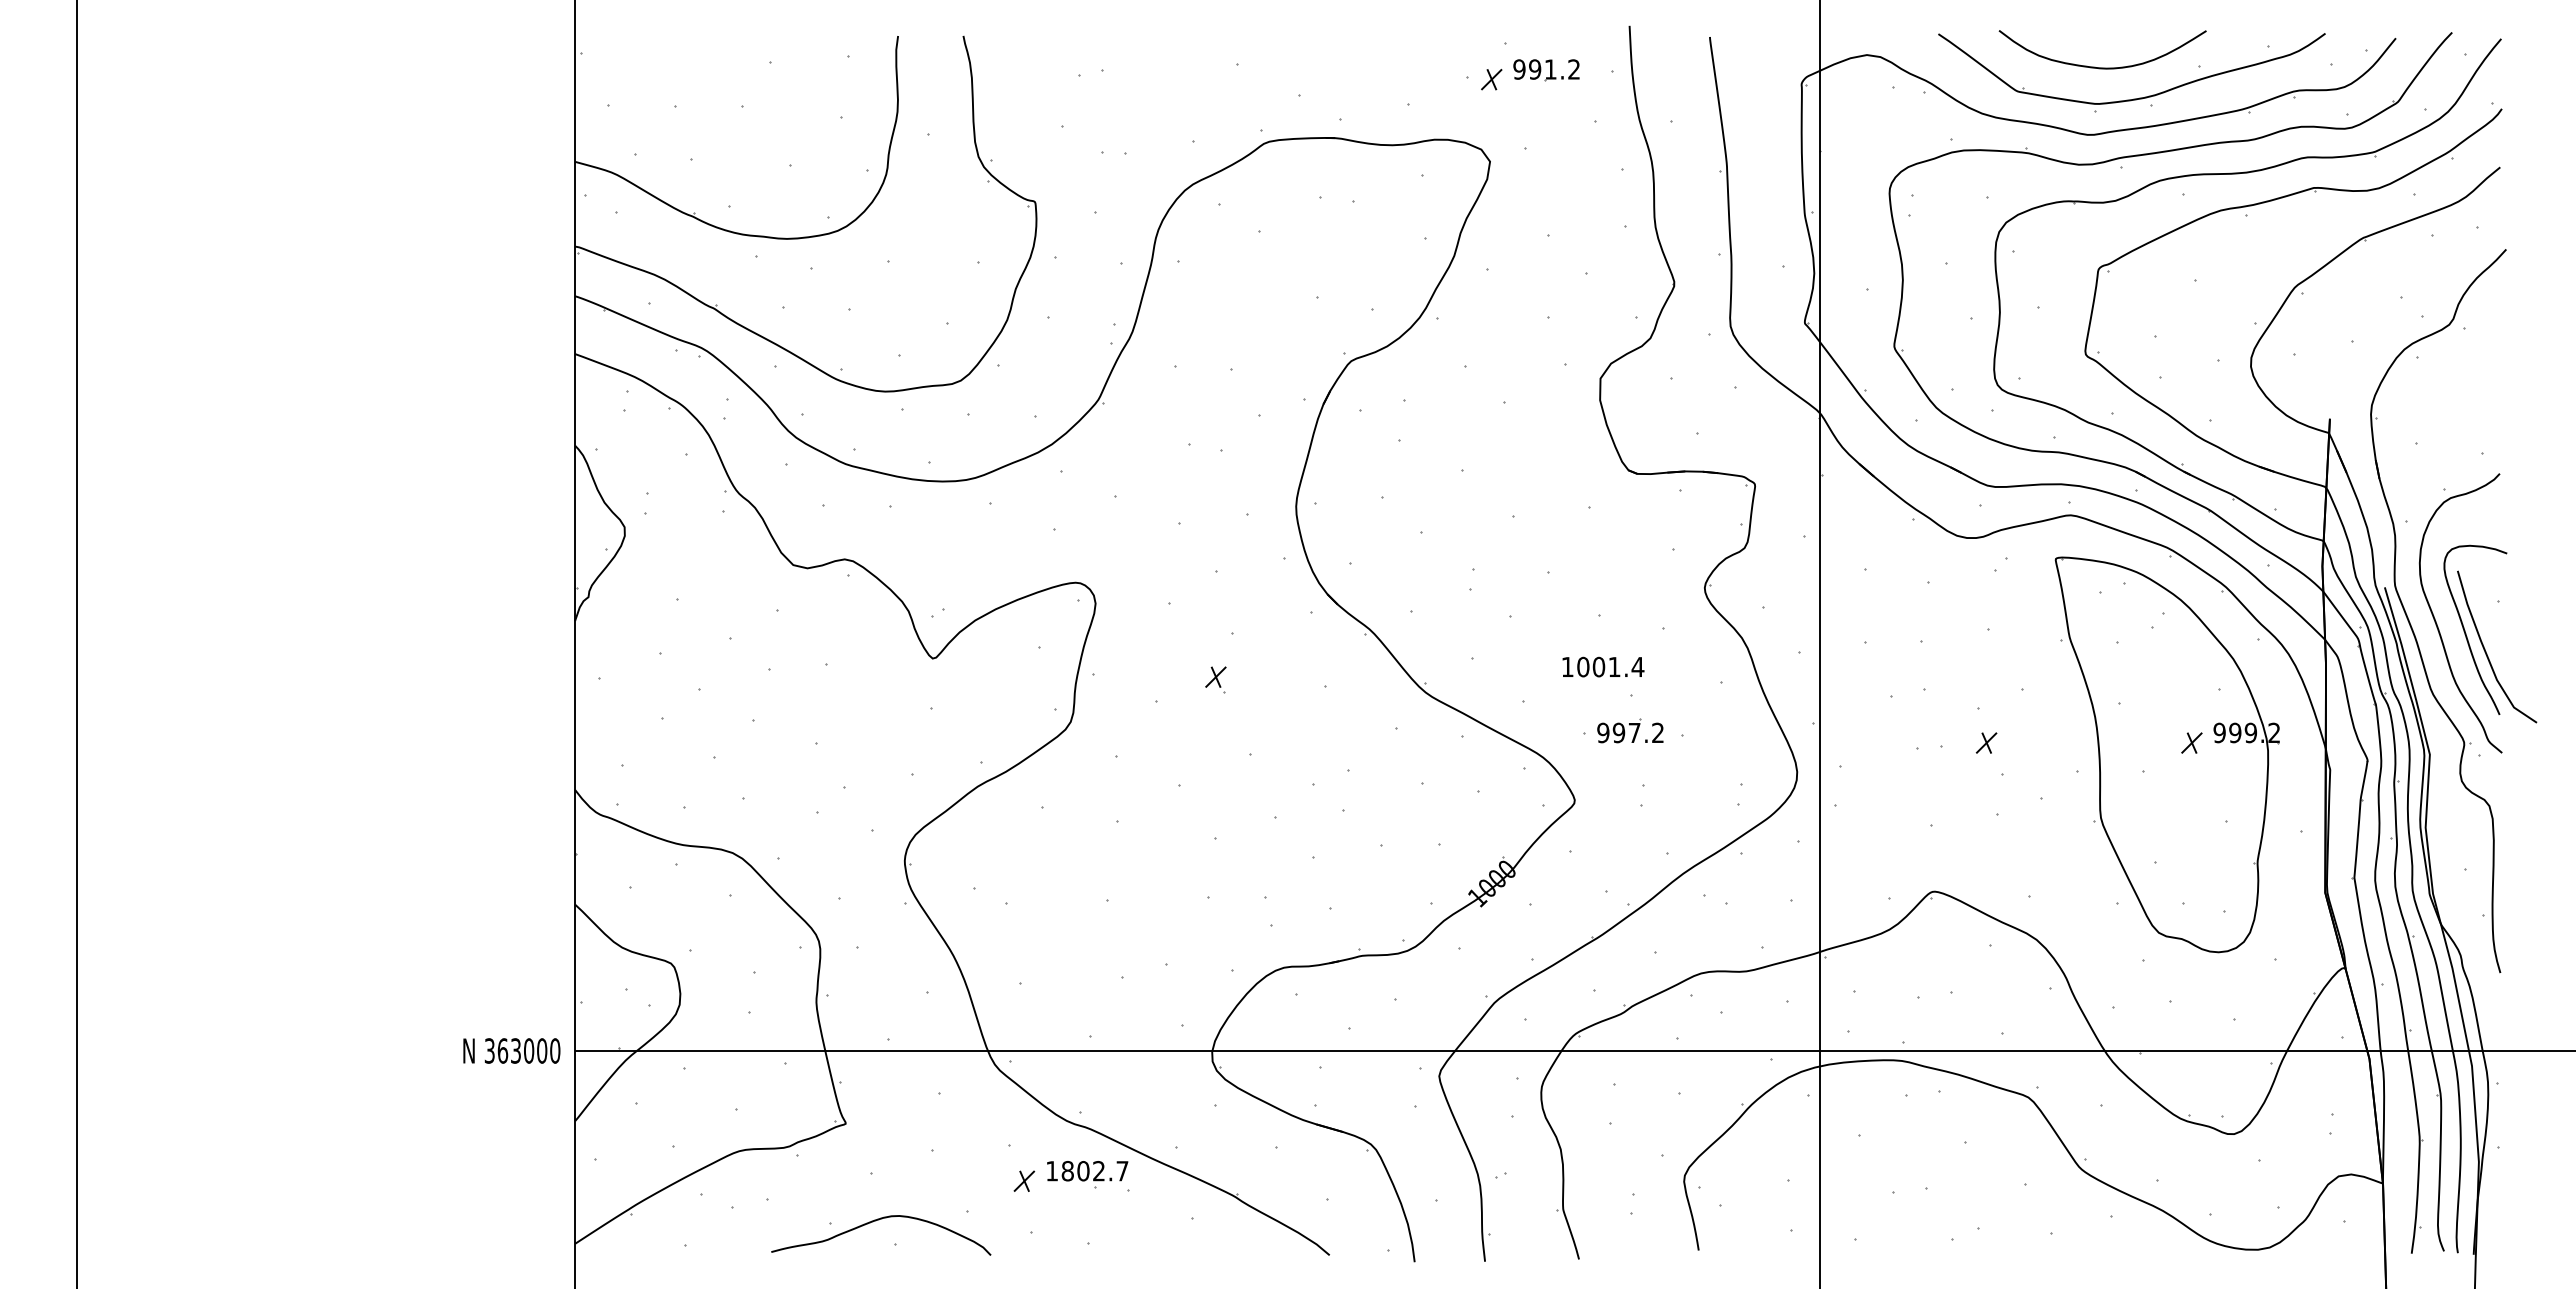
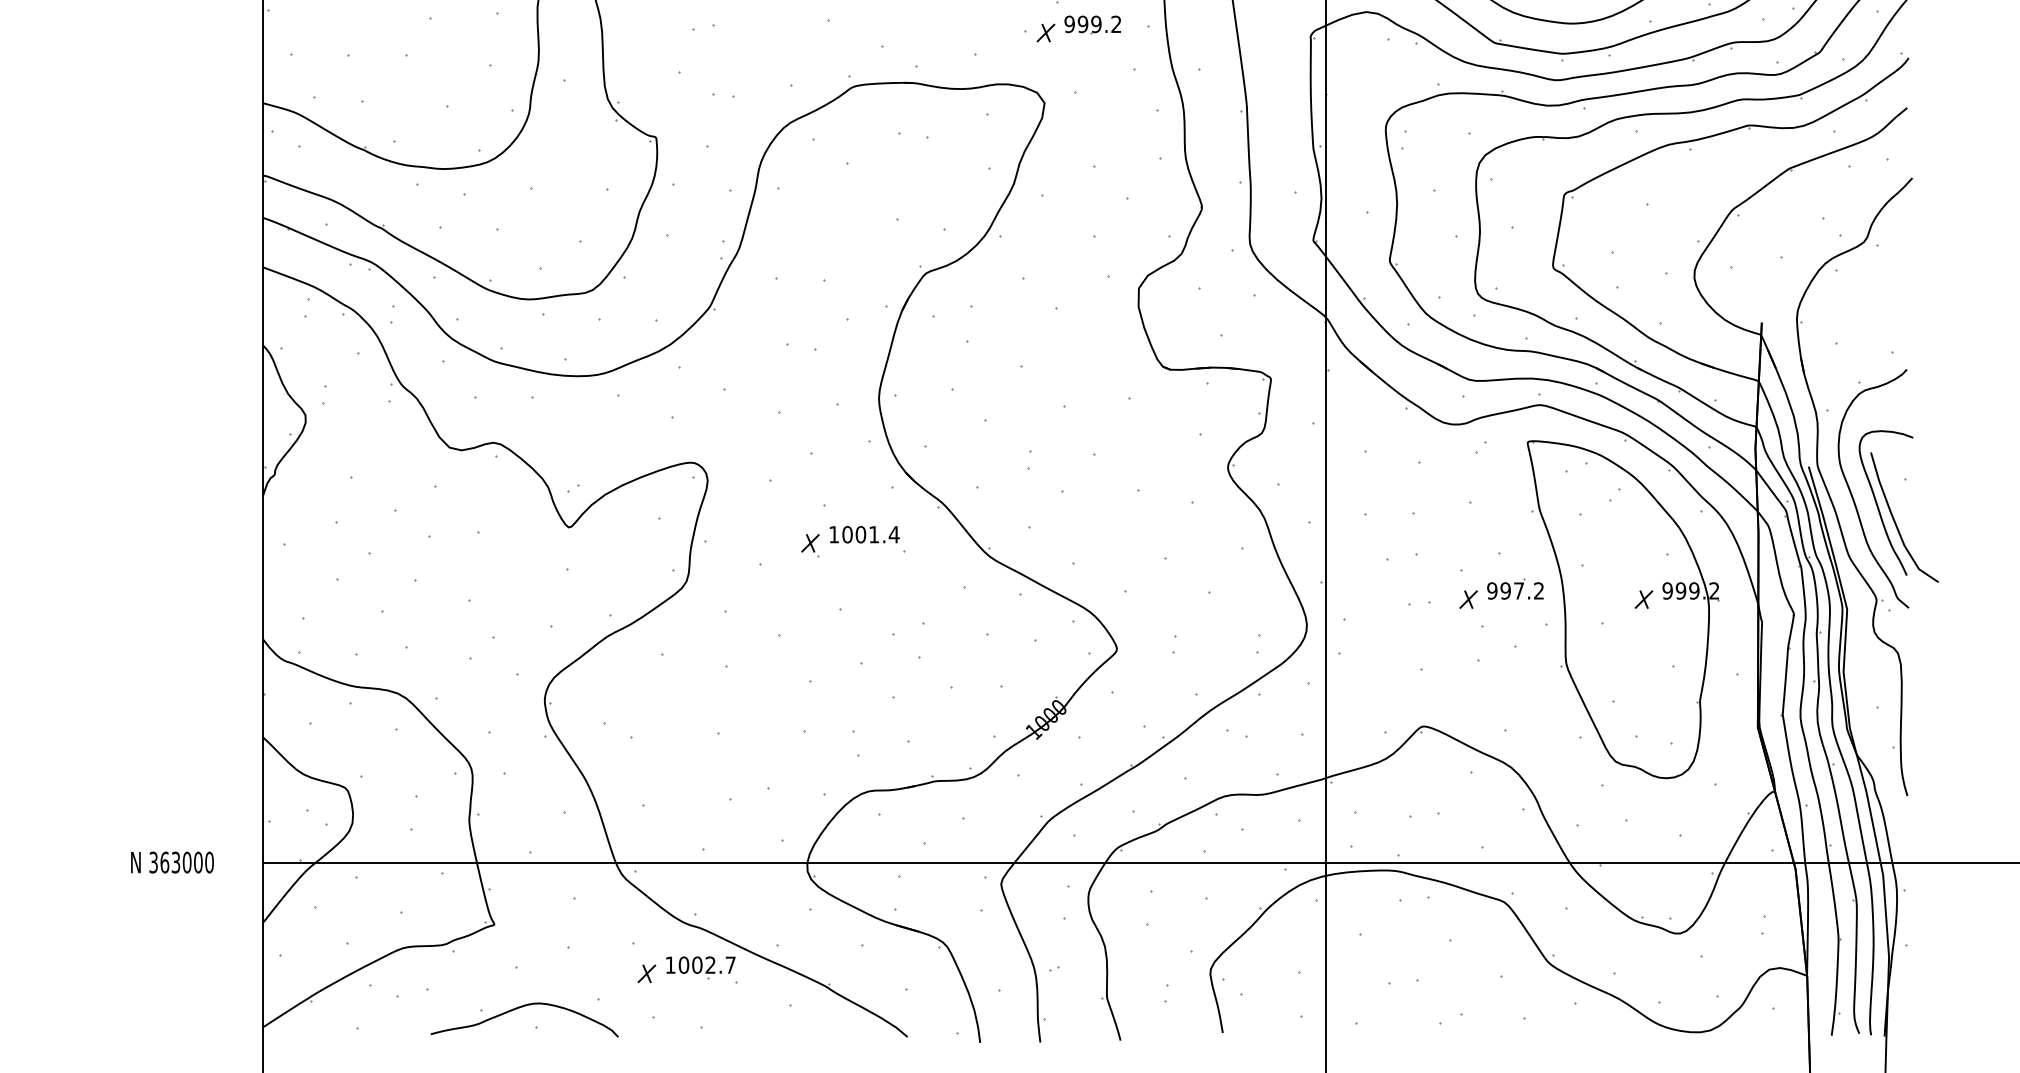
text: (1550, 69) -> (1096, 24), 991.2 -> 999.2
text: (1603, 666) -> (864, 534), moved
part: (1630, 730) -> (1515, 588), moved
text: (511, 1050) -> (172, 862), moved
text: (1067, 1171) -> (683, 965), 1802.7 -> 1002.7

